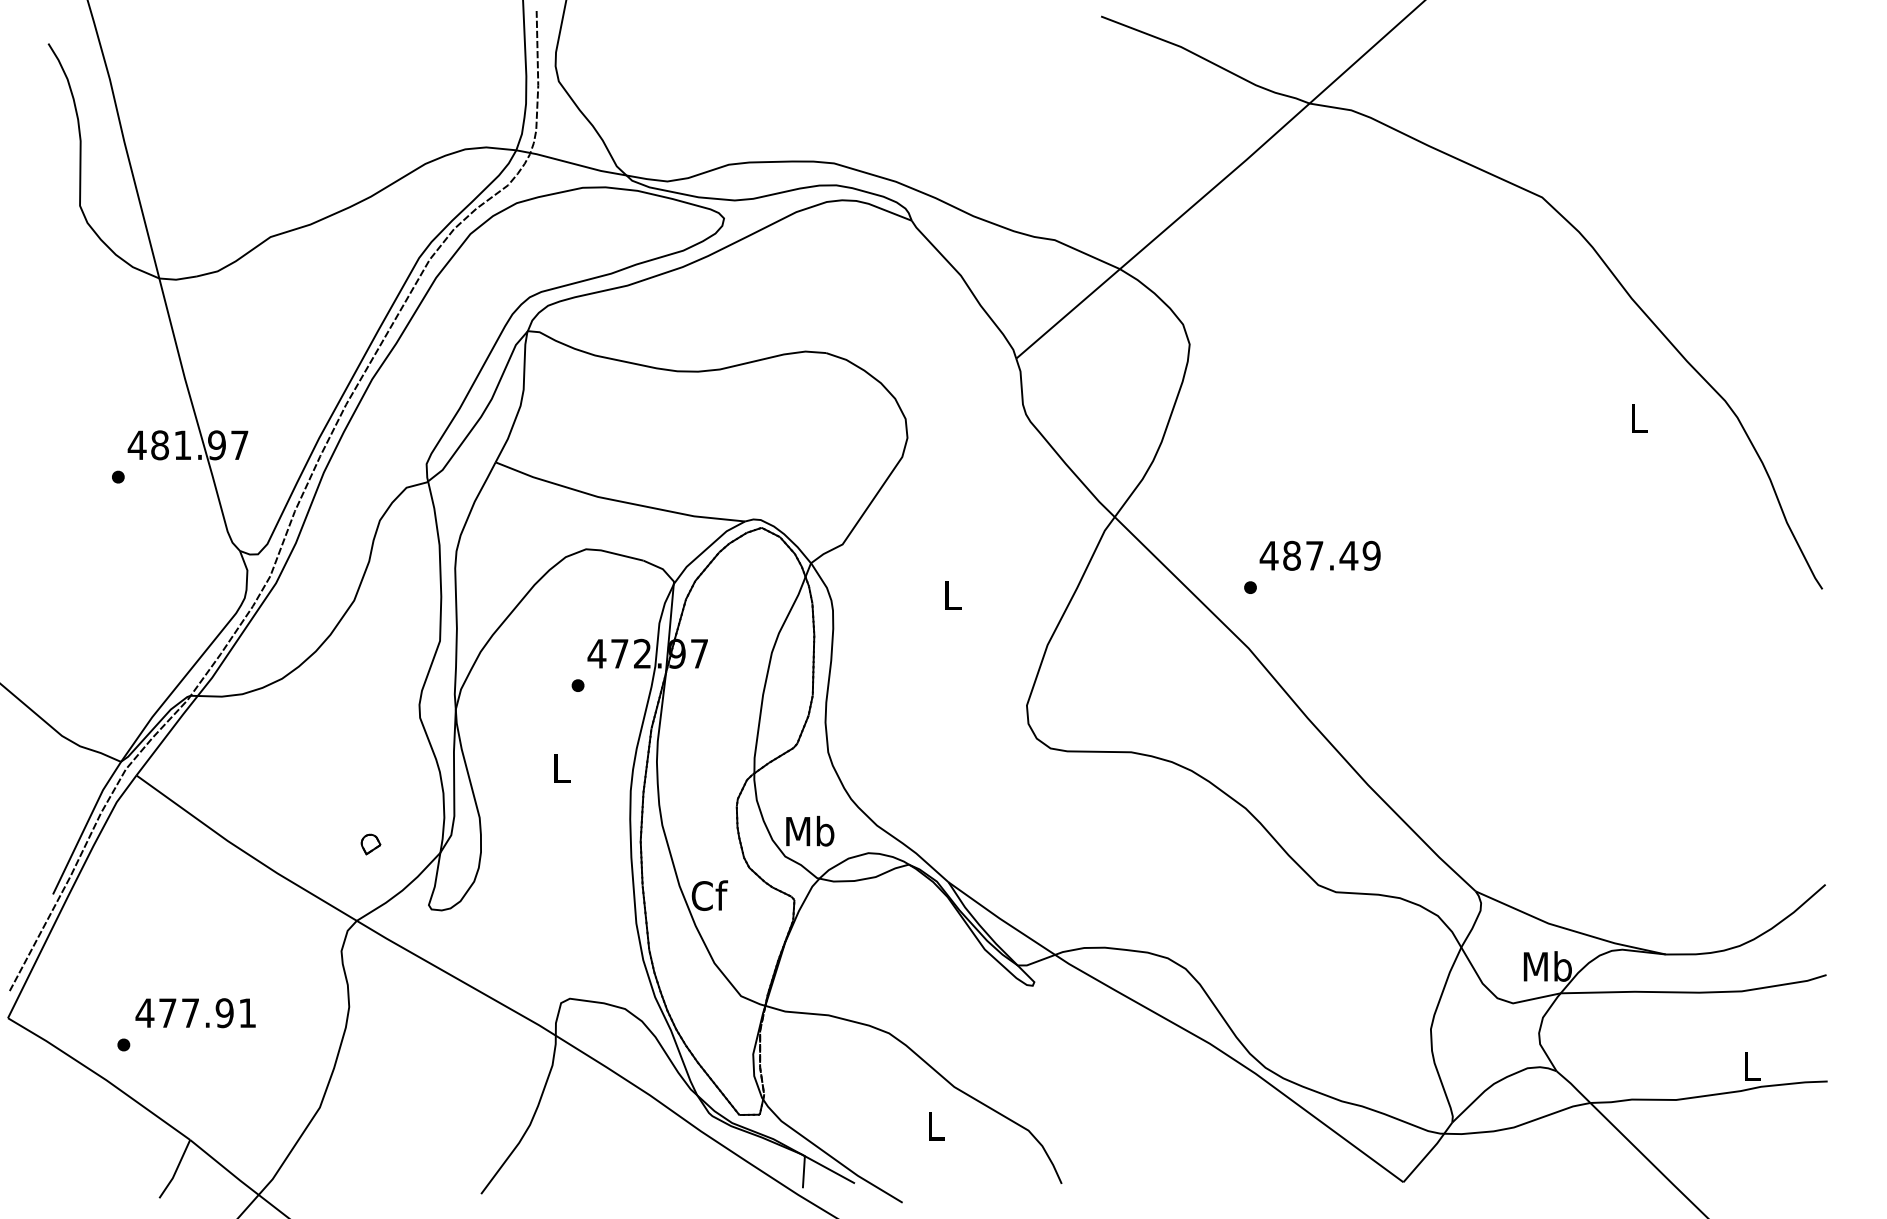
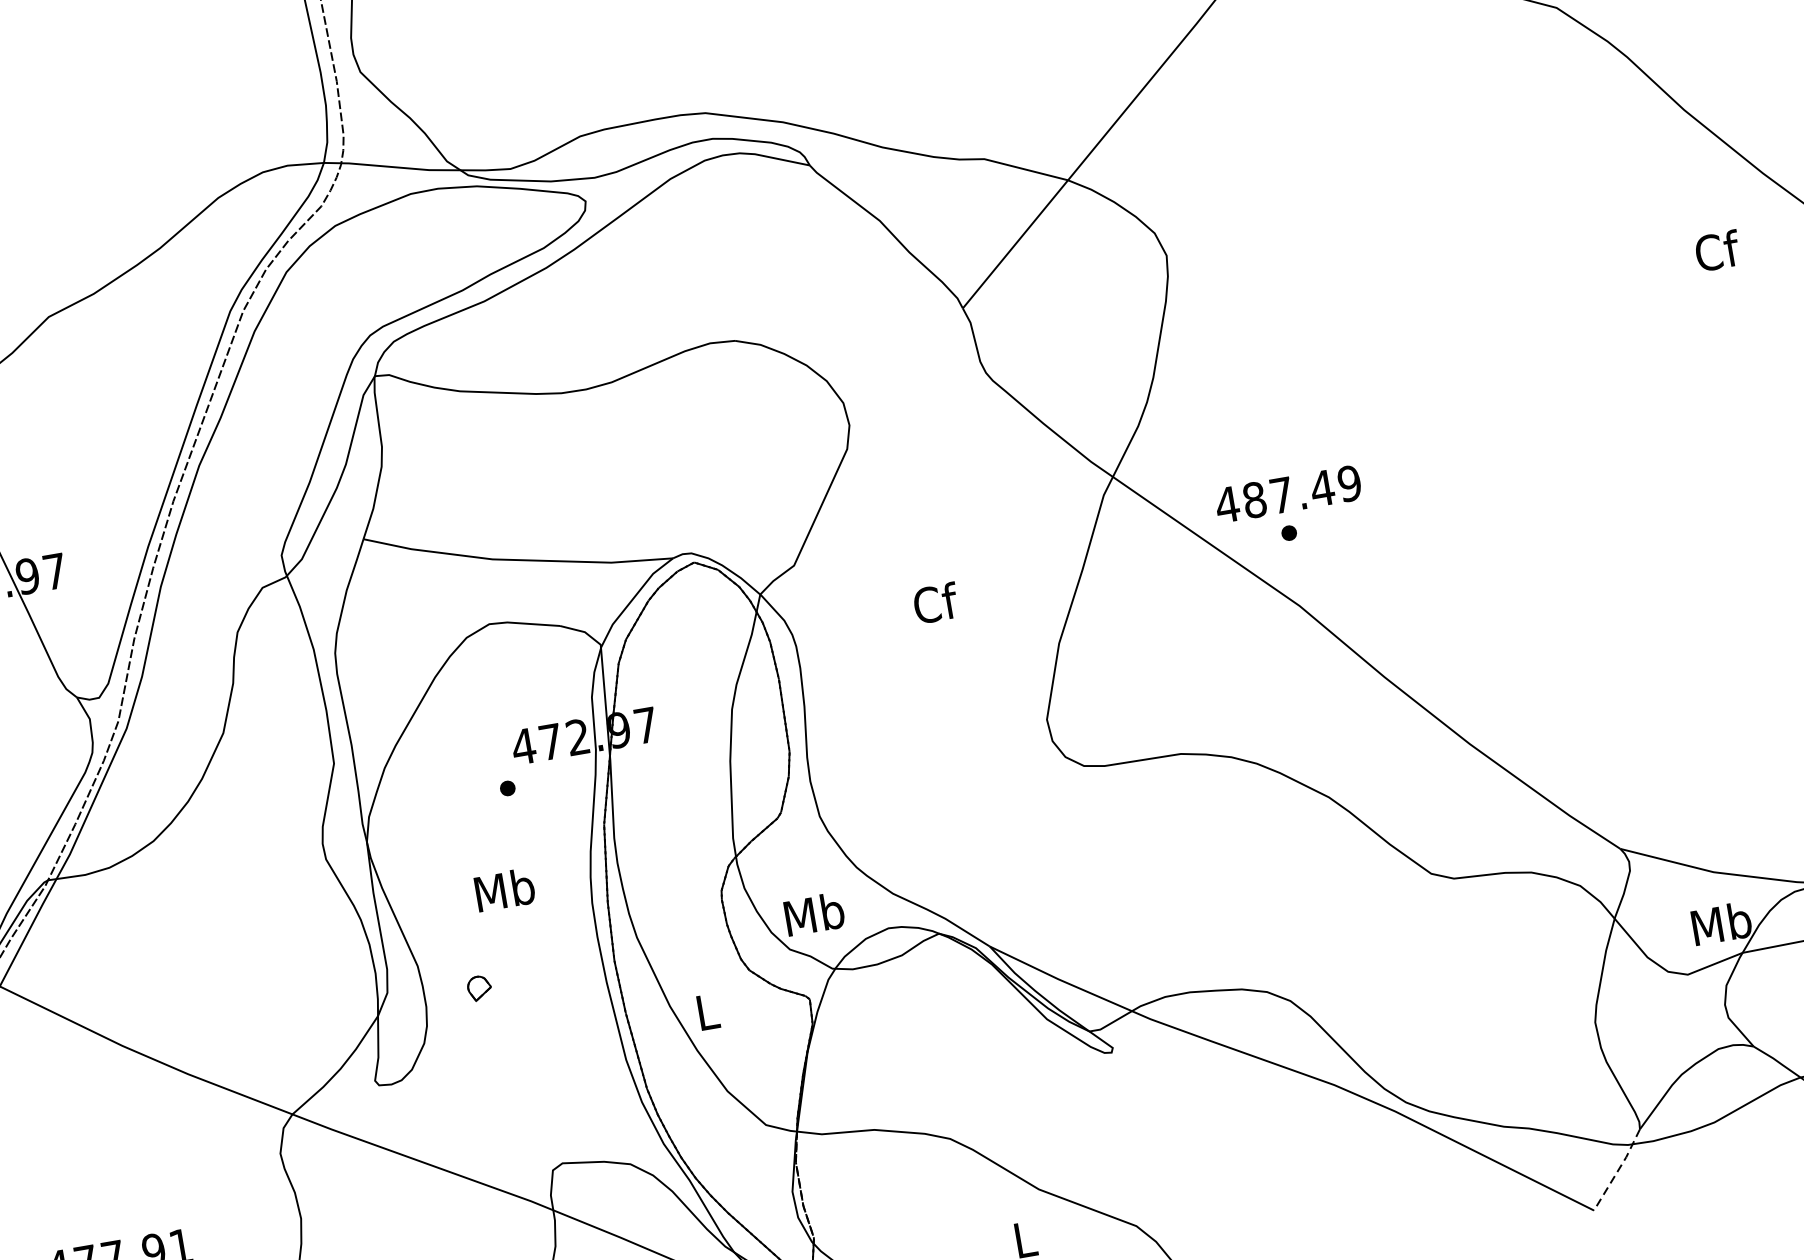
text: (1639, 417) -> (1717, 250), L -> Cf
text: (1319, 555) -> (1287, 493), moved
text: (953, 594) -> (936, 602), L -> Cf
text: (561, 767) -> (504, 889), L -> Mb
part: (370, 844) -> (479, 988), moved
text: (709, 895) -> (707, 1011), Cf -> L
line: (1428, 1153) -> (1617, 1171), solid -> dashed

